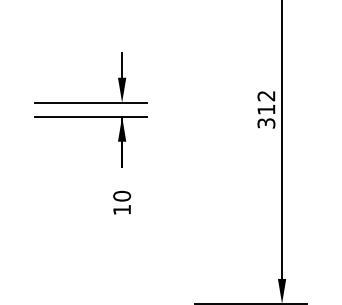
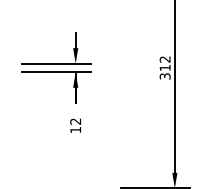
text: (121, 196) -> (75, 121), 10 -> 12

